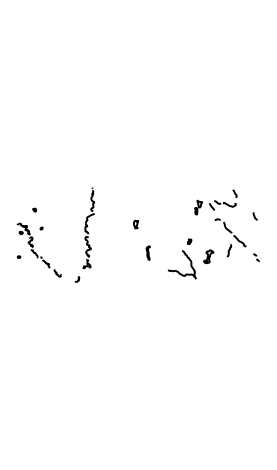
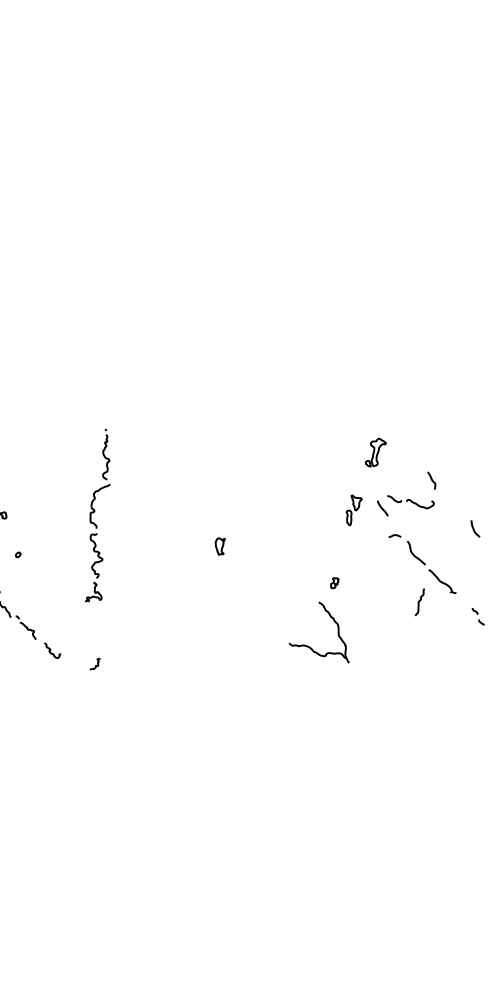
part: (88, 228) -> (97, 516), moved
part: (147, 252) -> (244, 606), removed
part: (208, 256) -> (375, 452), moved

